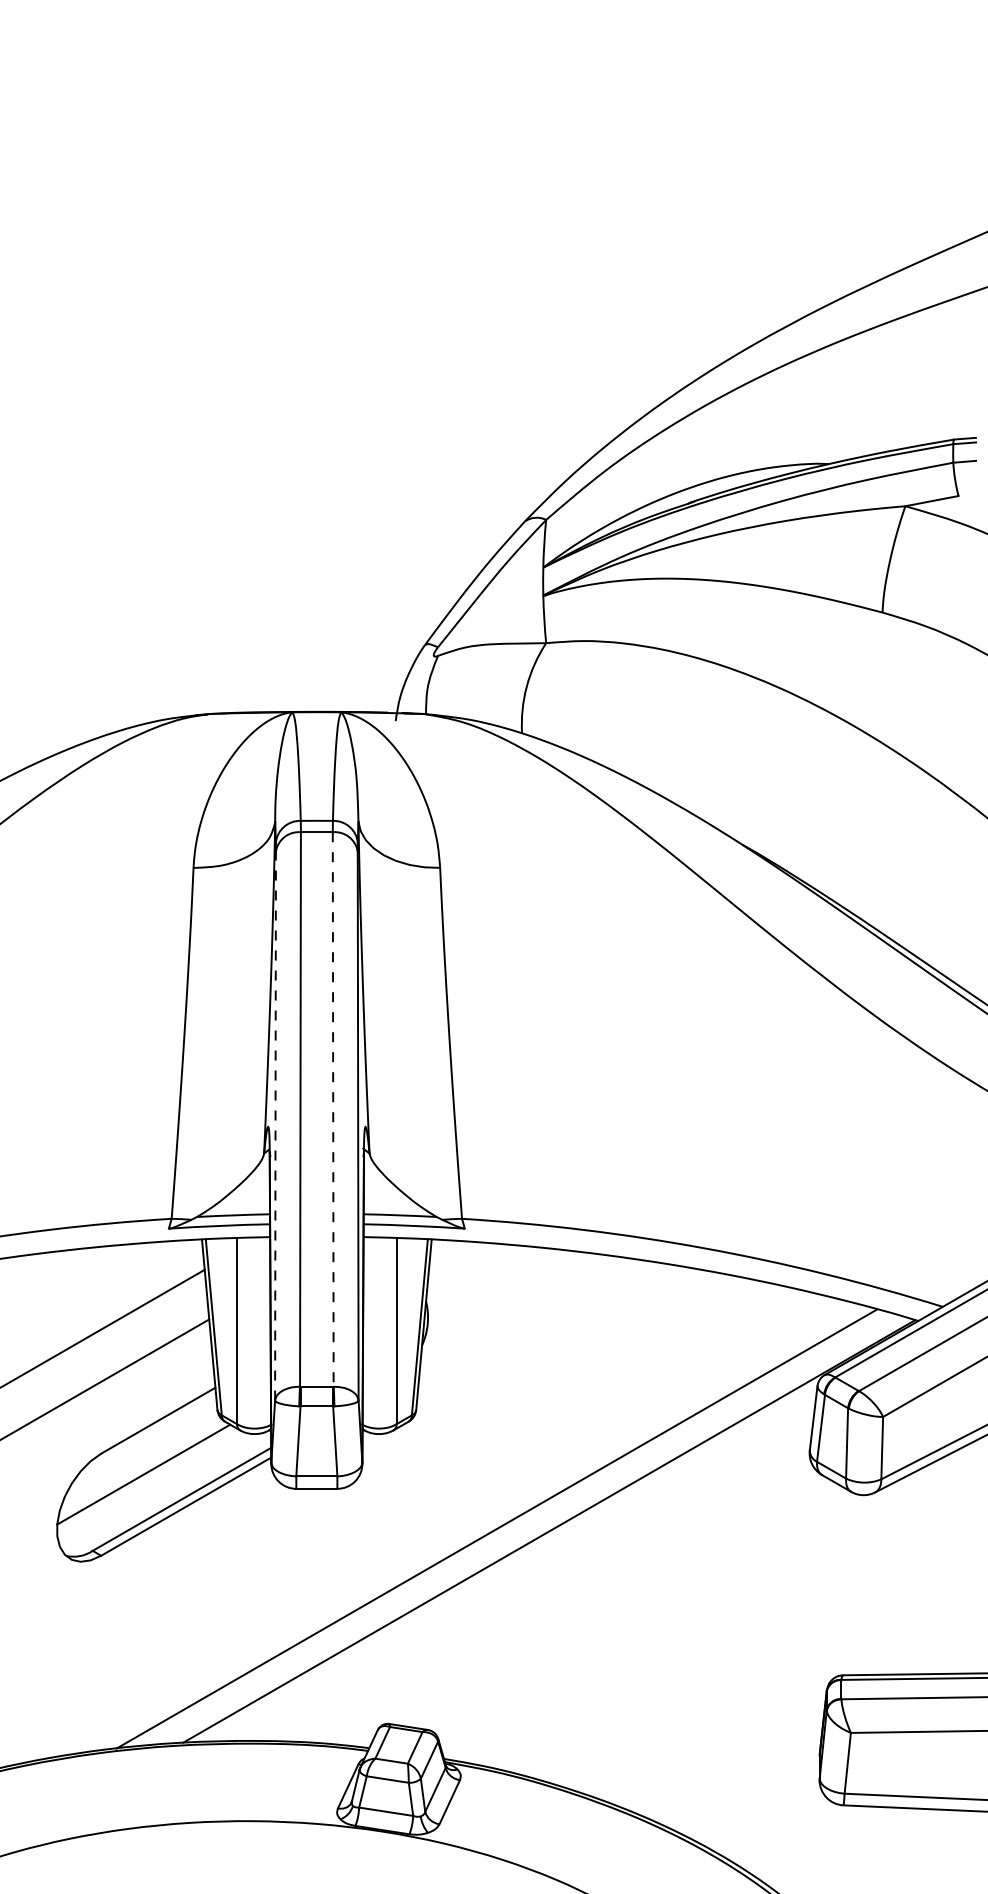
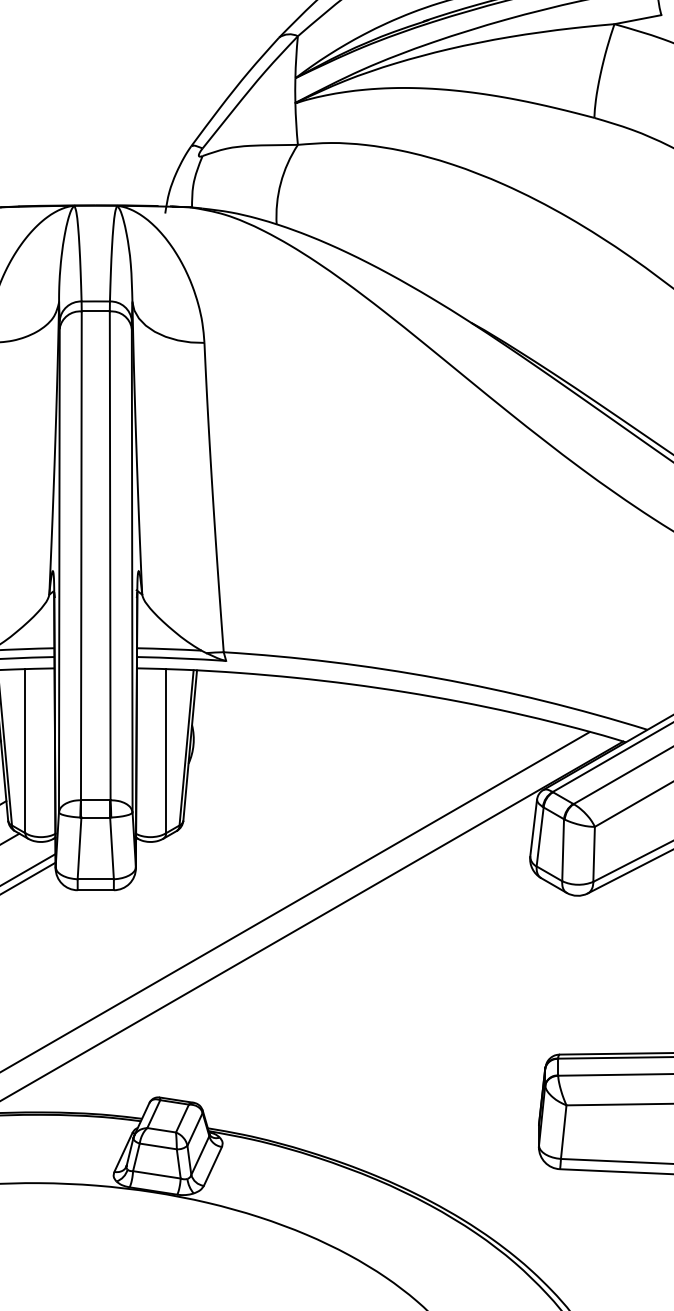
line: (333, 1109) -> (110, 555), dashed -> solid
line: (275, 1125) -> (59, 569), dashed -> solid

